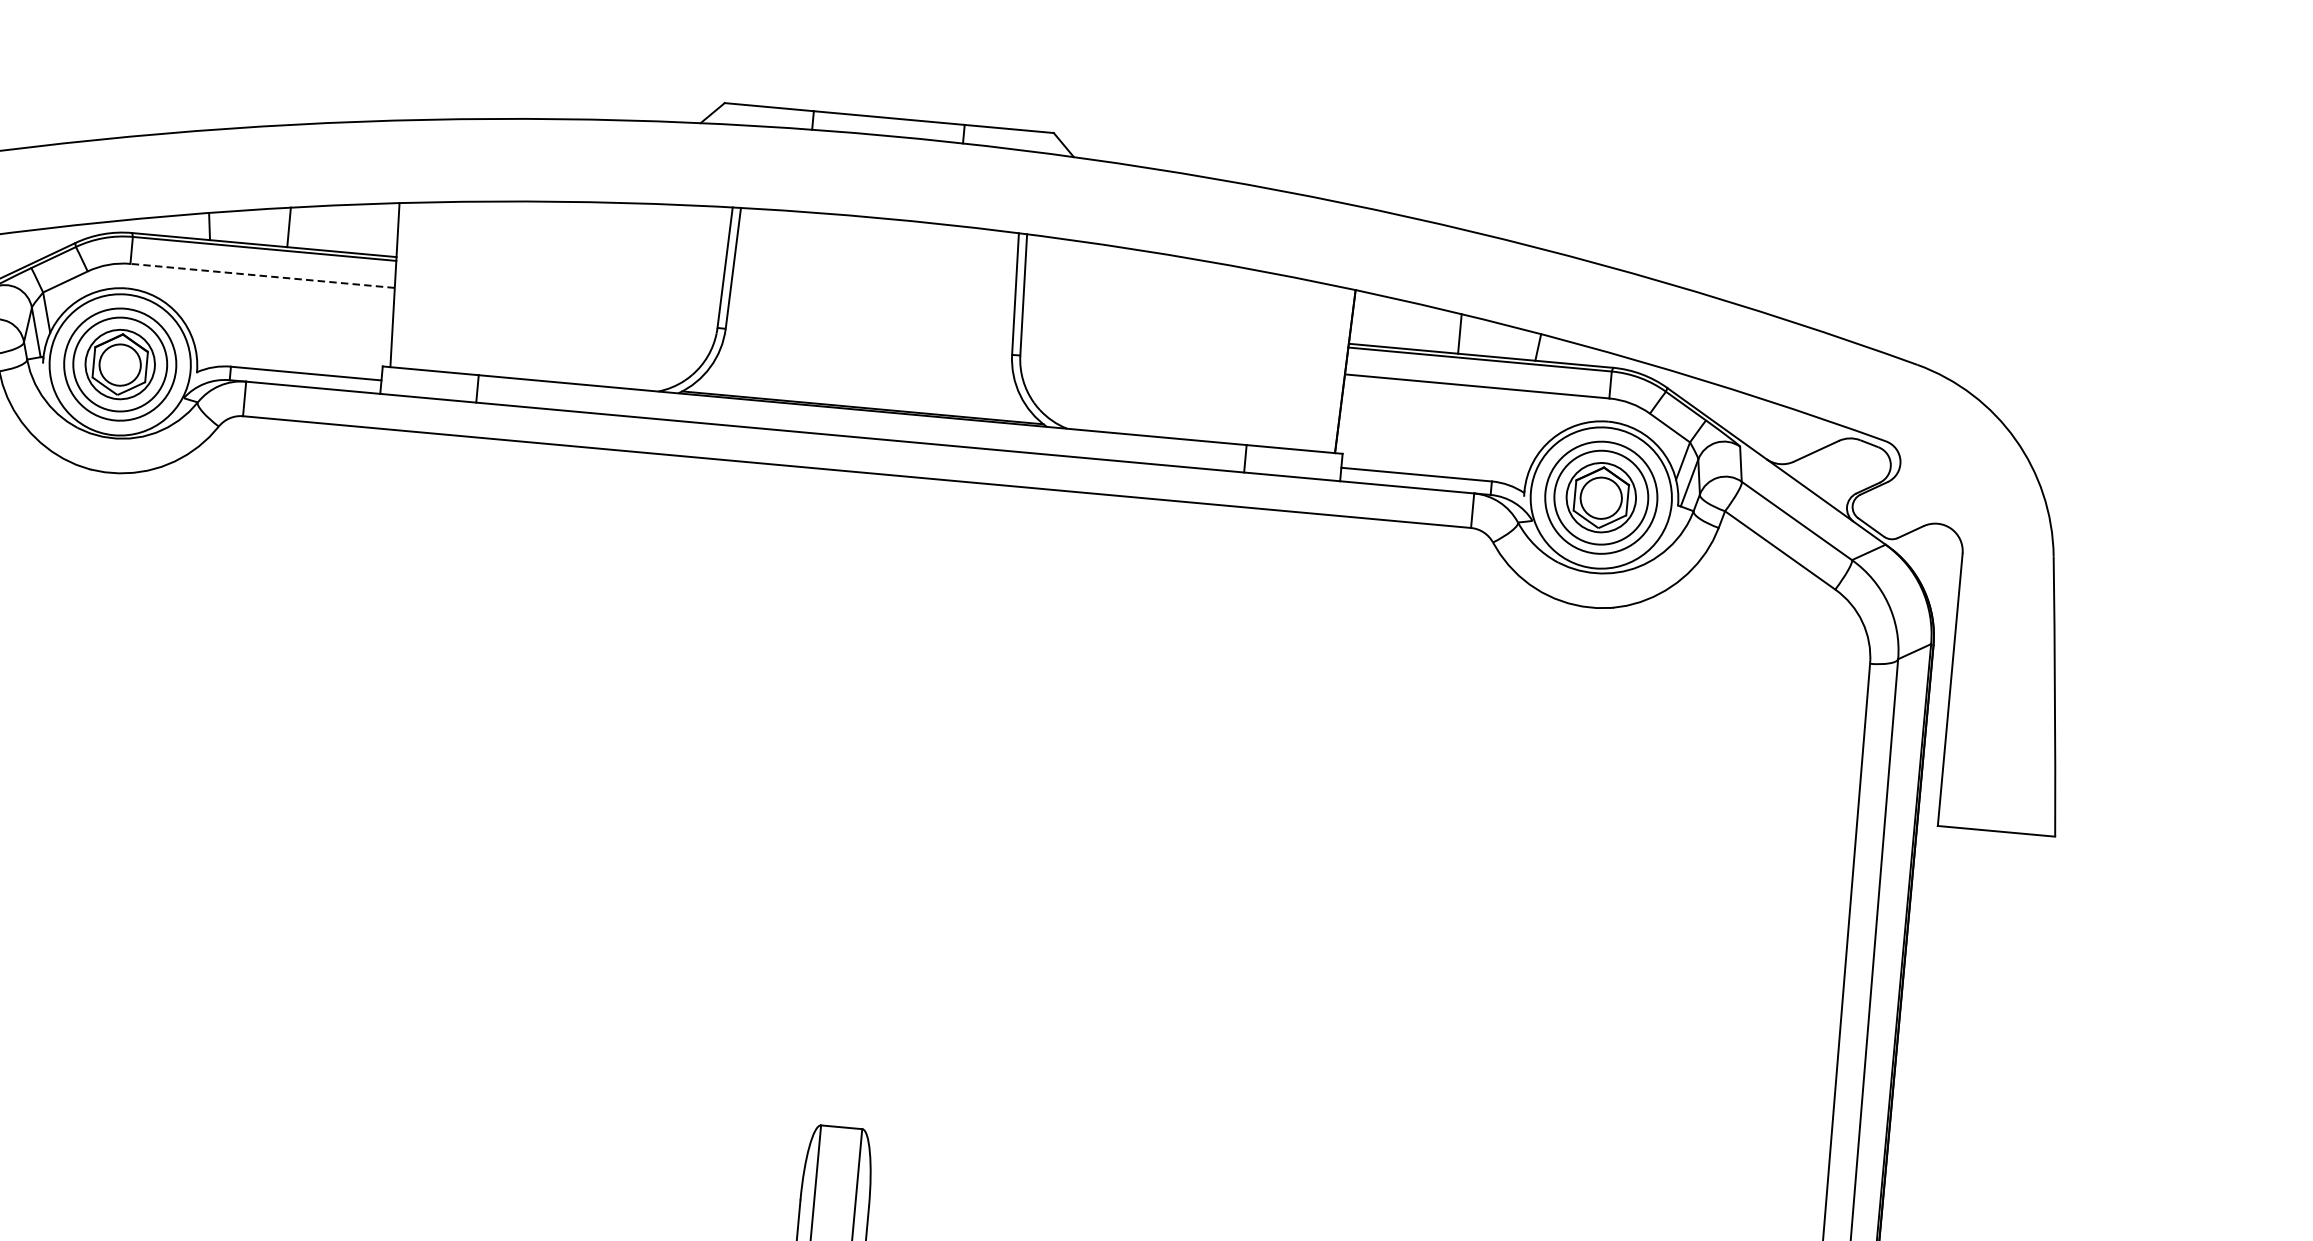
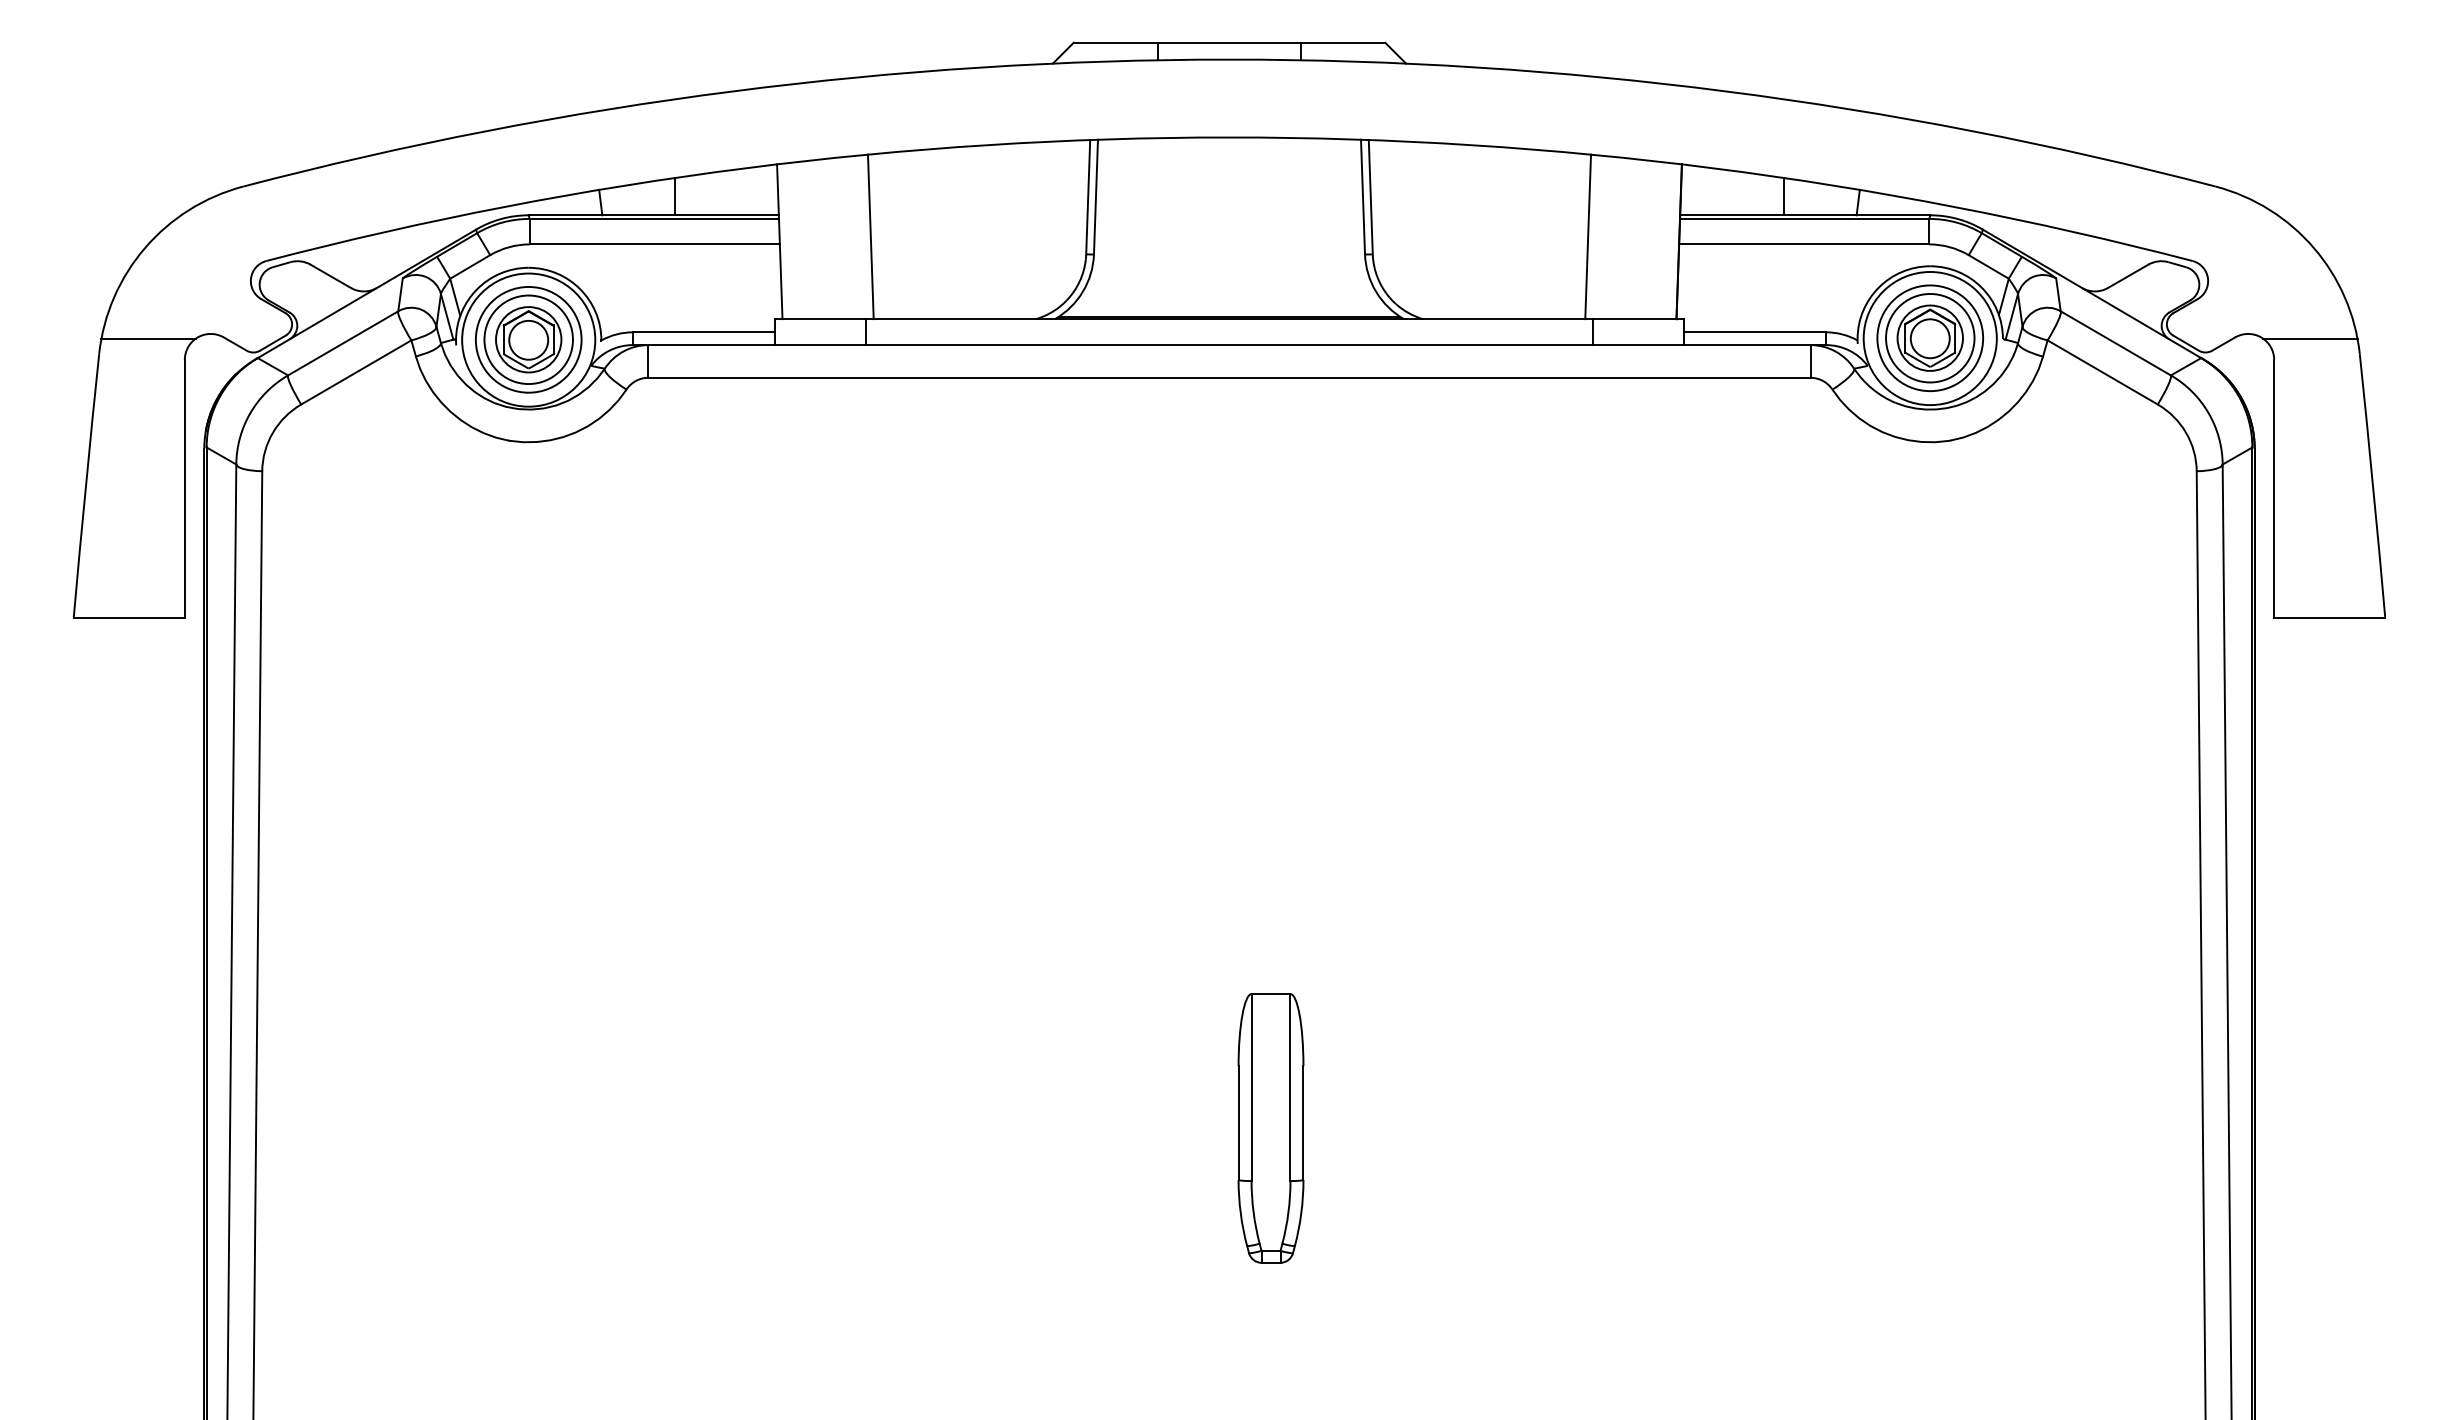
line: (262, 275) -> (654, 244), dashed -> solid
line: (491, 288) -> (870, 236), added
line: (1249, 357) -> (1588, 236), added
line: (2003, 534) -> (2310, 338), added

